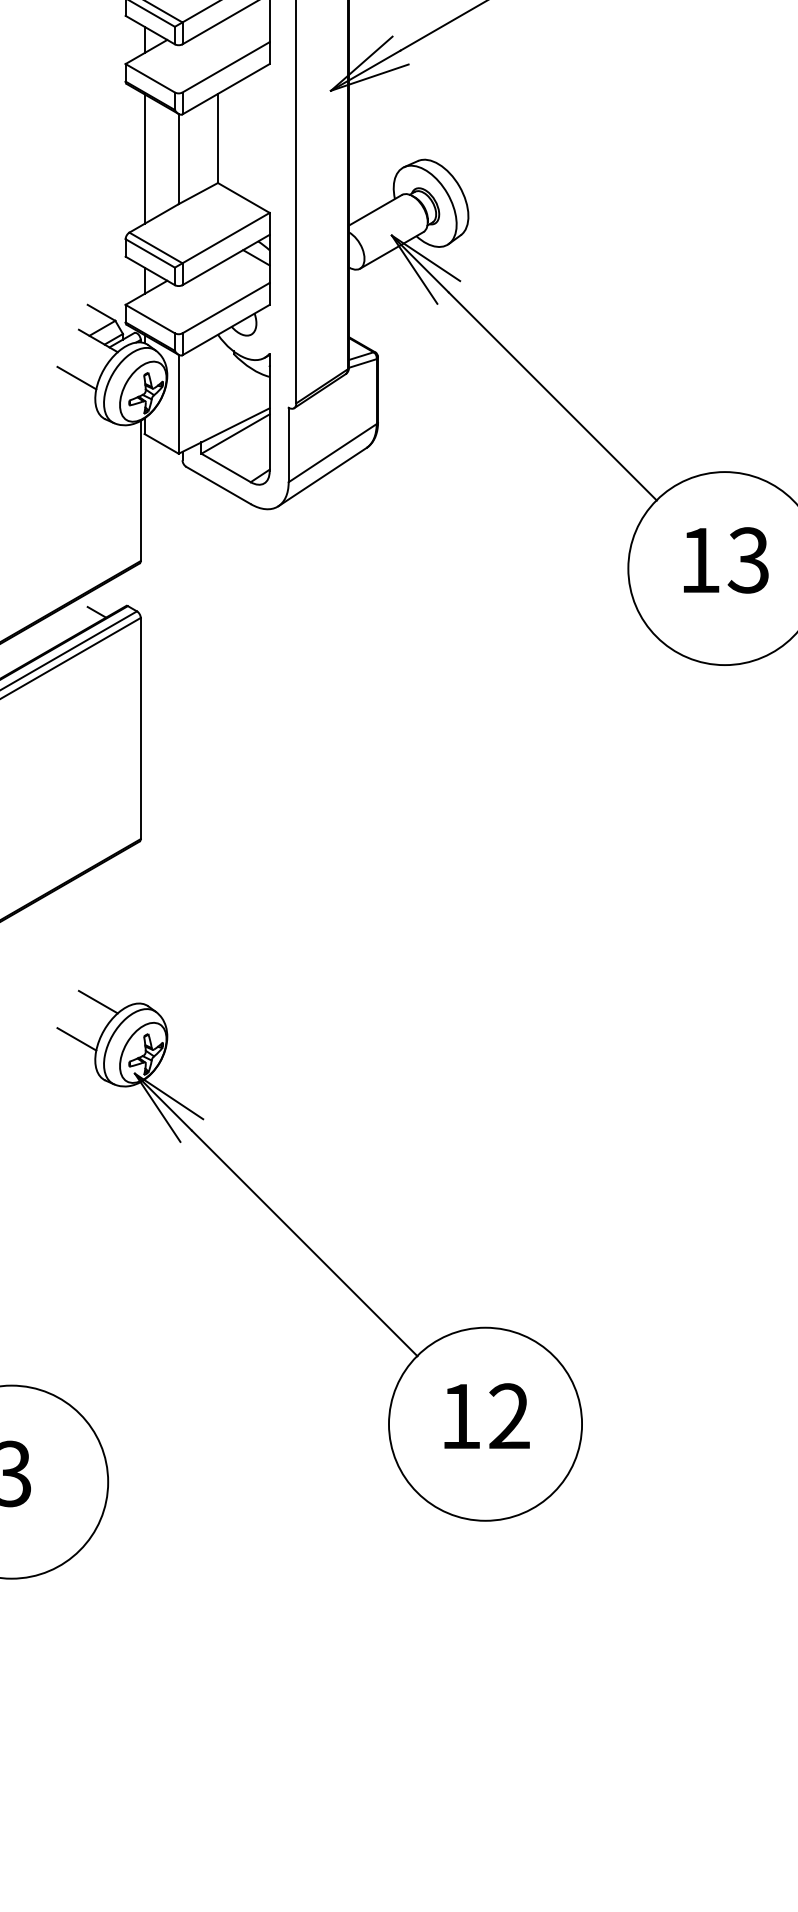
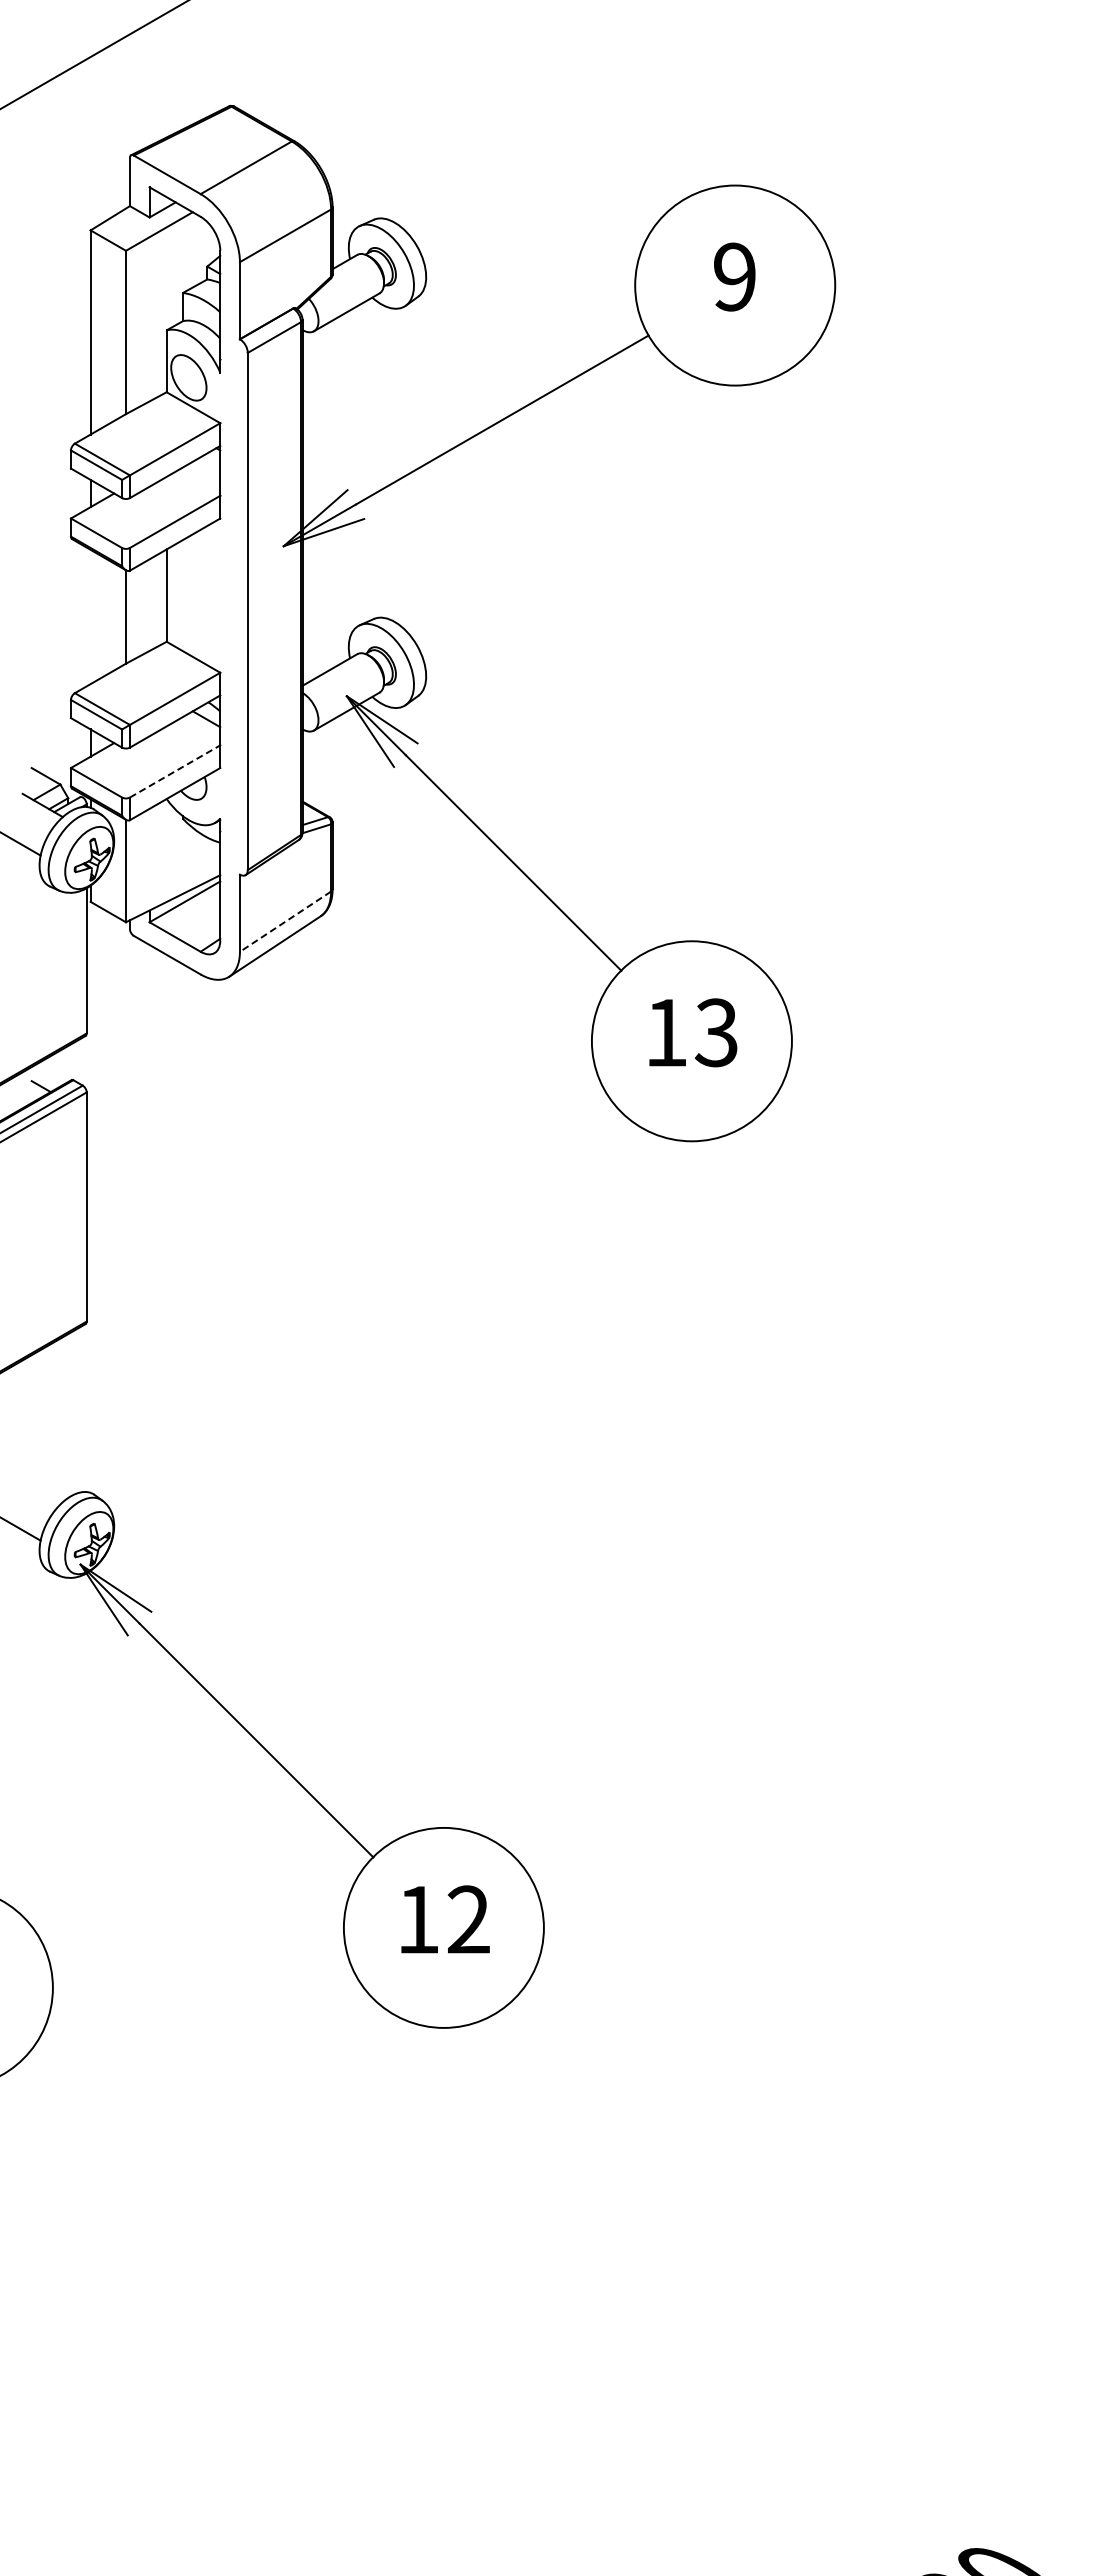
line: (144, 158) -> (90, 616), removed
line: (226, 308) -> (175, 771), solid -> dashed
line: (332, 452) -> (285, 921), solid -> dashed
line: (98, 1002) -> (42, 1490), removed

